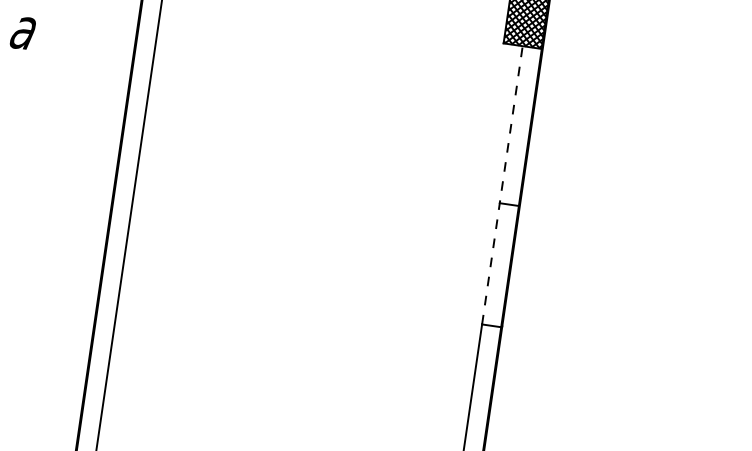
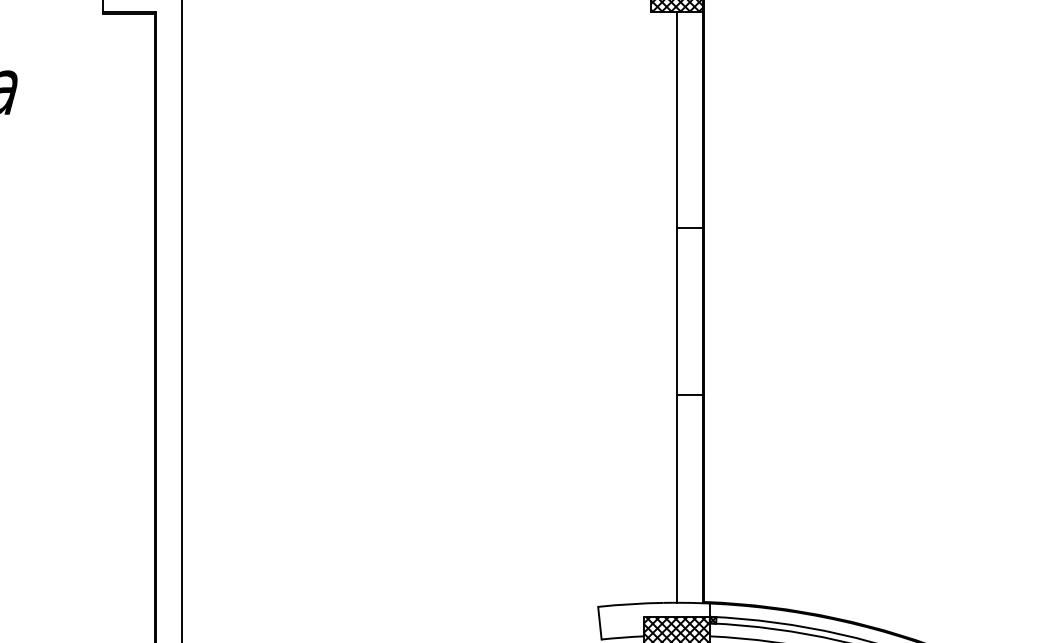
line: (502, 185) -> (676, 203), dashed -> solid

